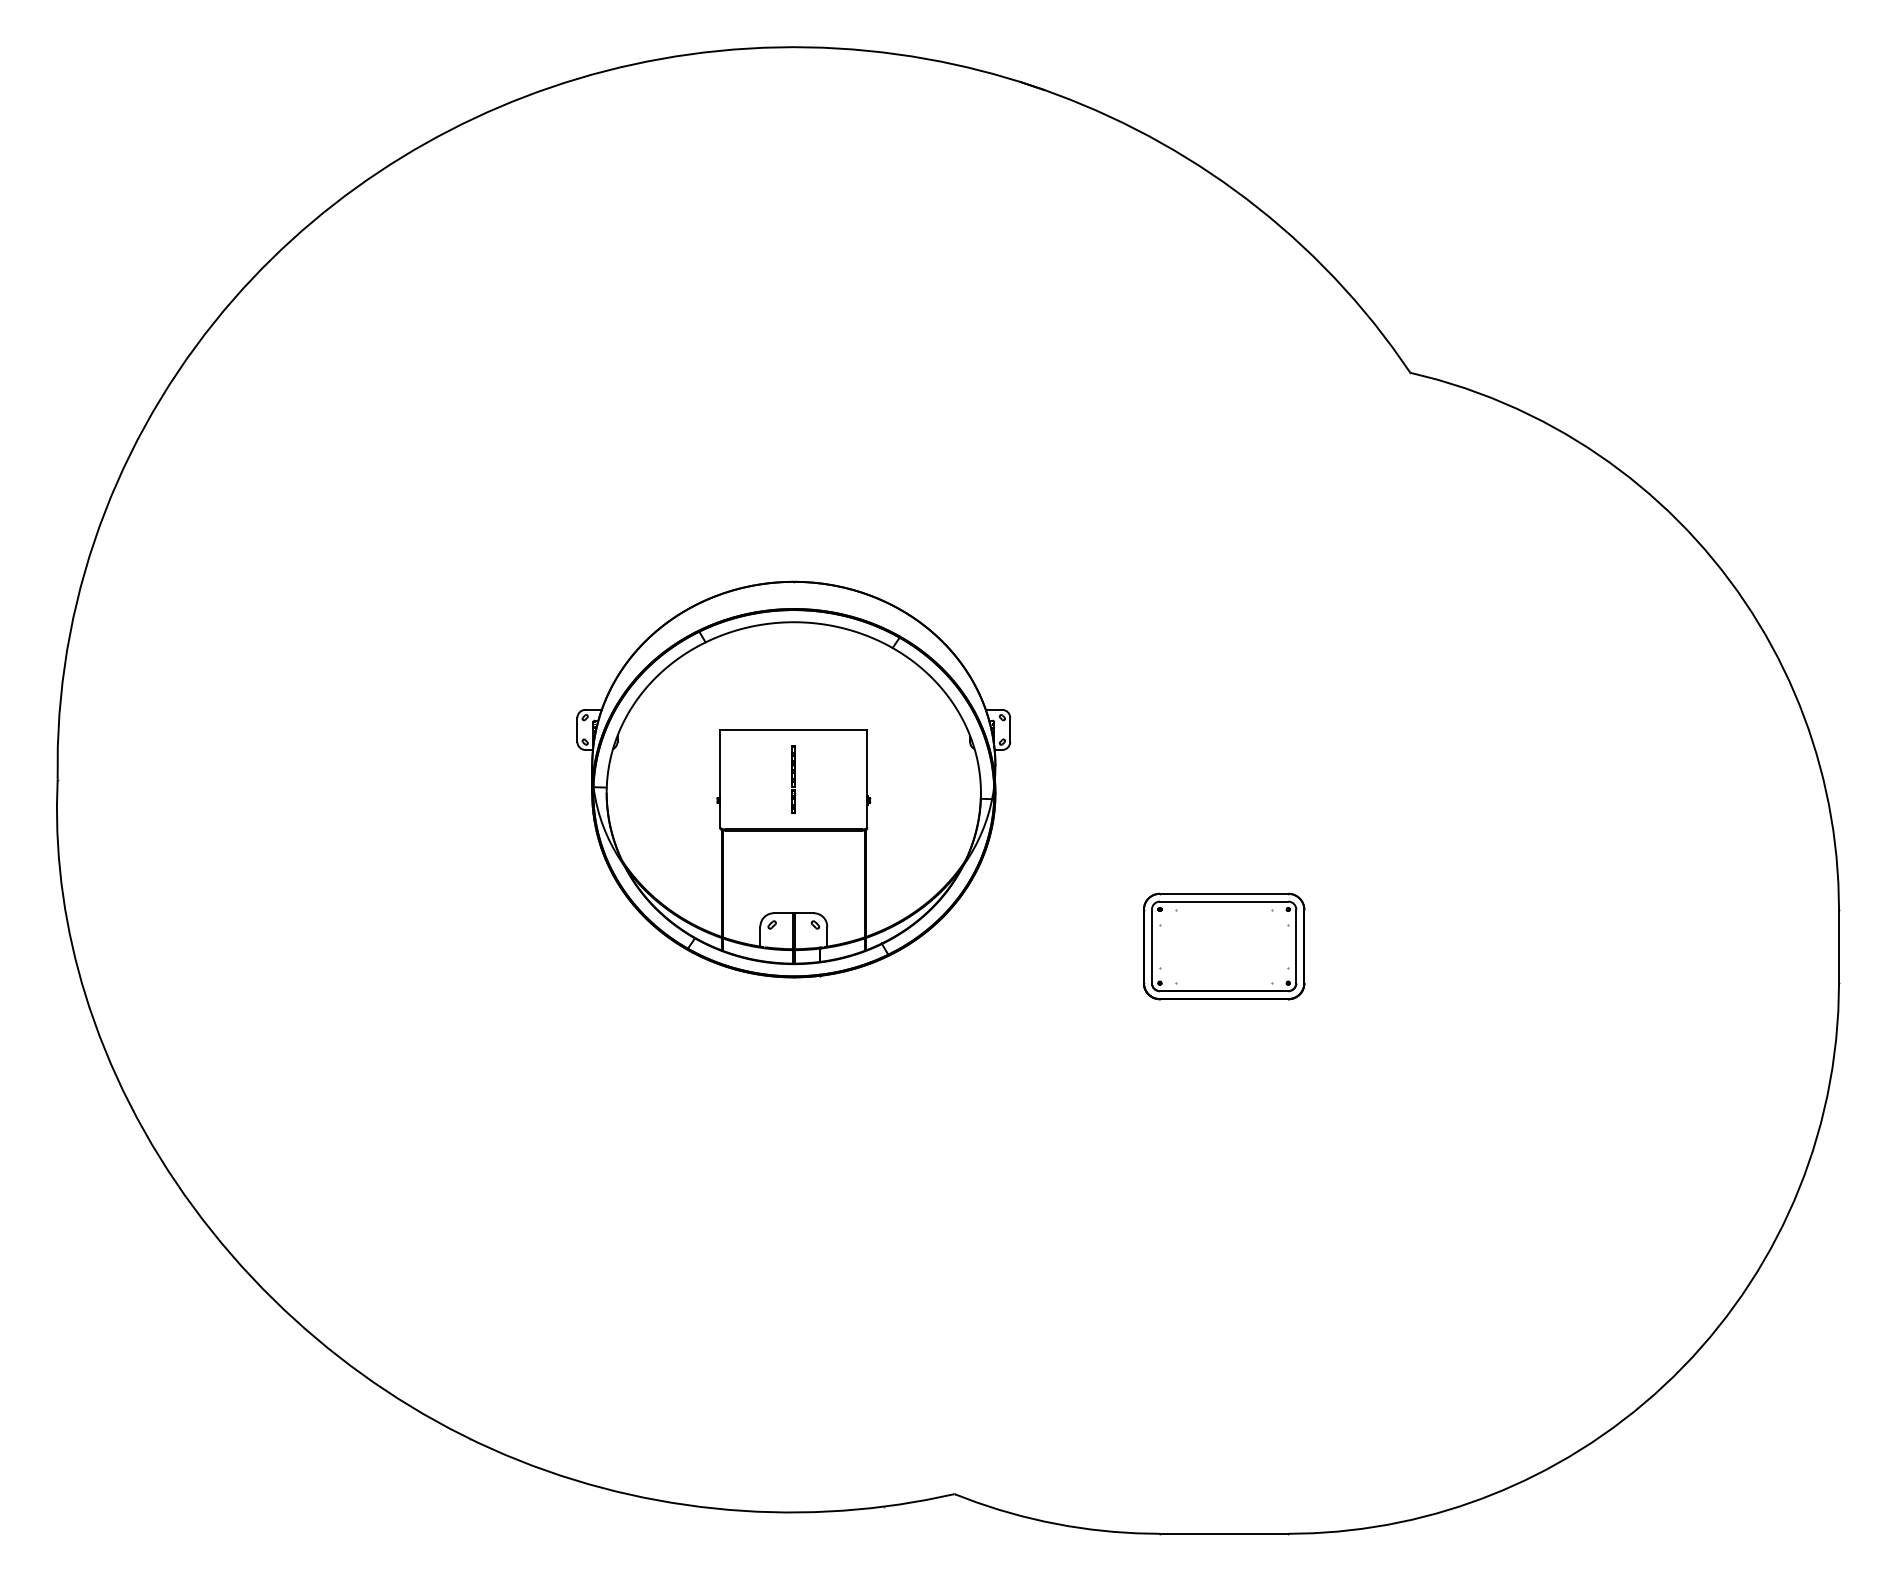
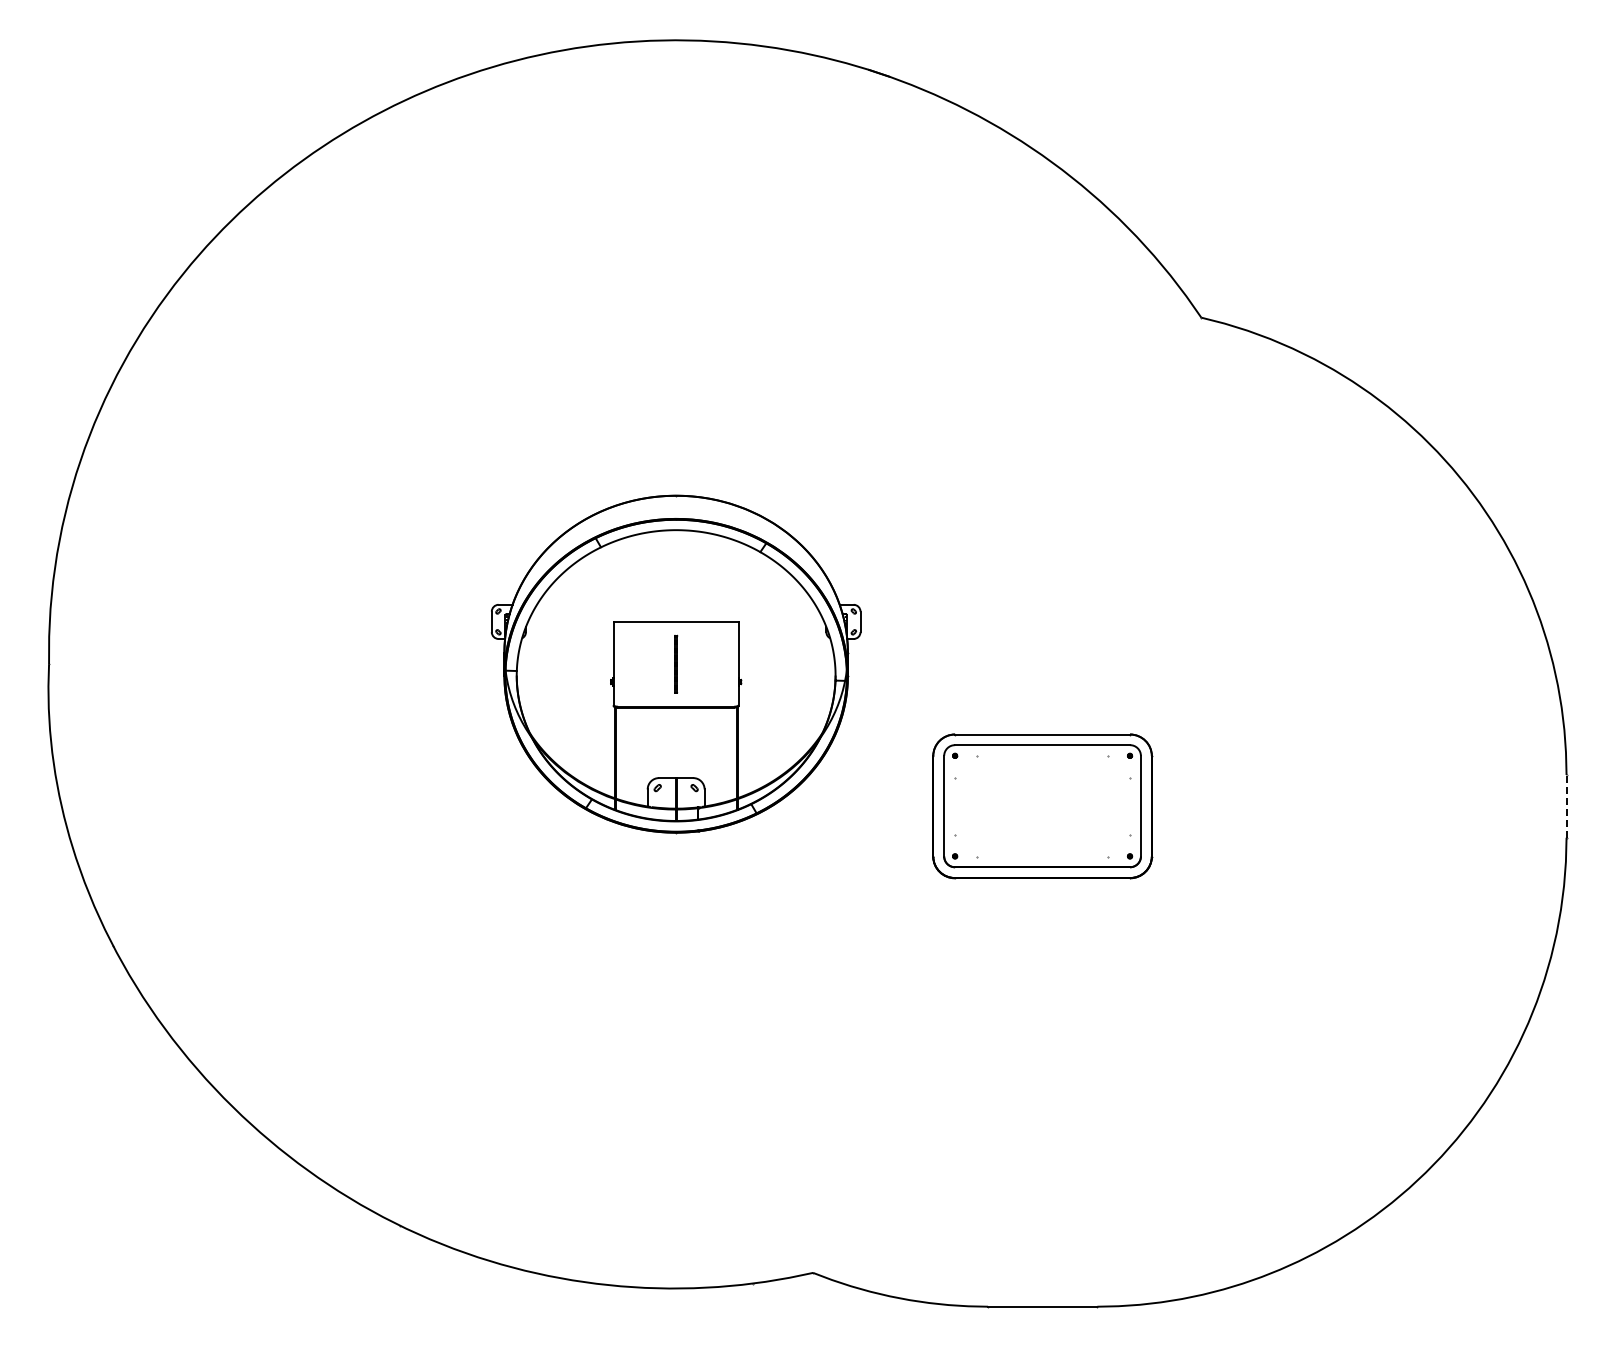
line: (1838, 945) -> (1566, 805), solid -> dashed
part: (1223, 946) -> (1042, 806), size x1.6

